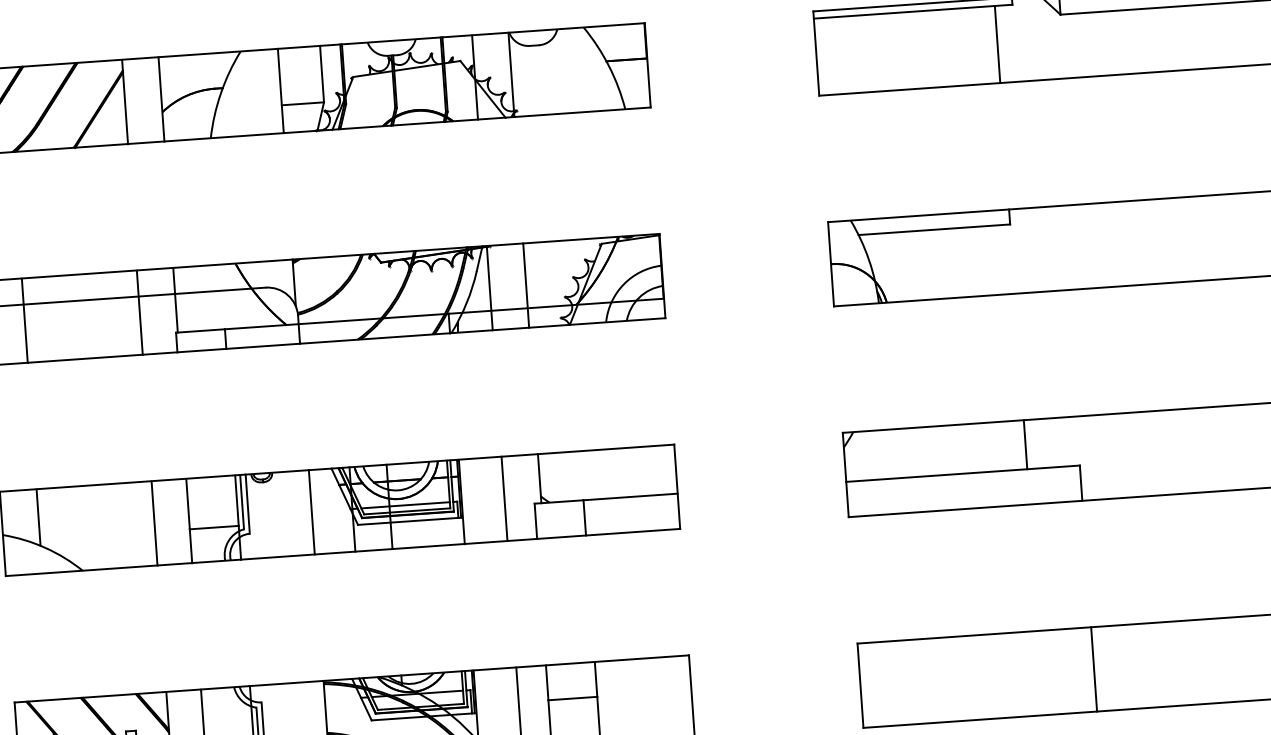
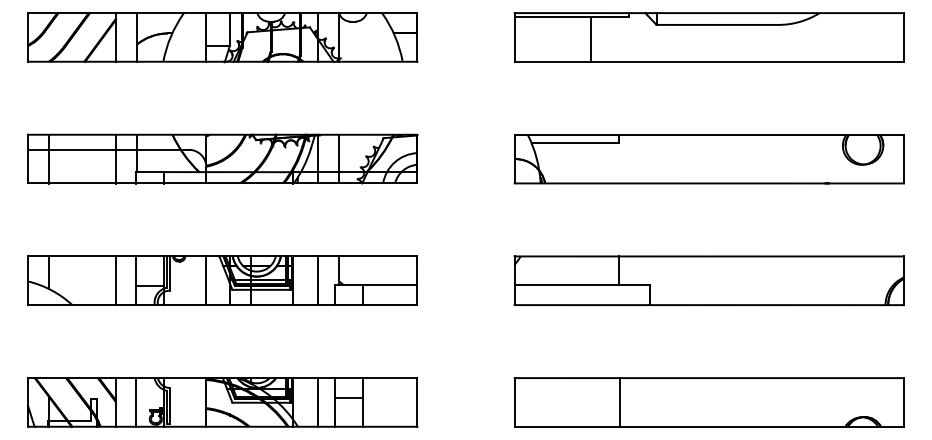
line: (998, 44) -> (591, 39), moved
line: (1094, 669) -> (619, 402), moved

